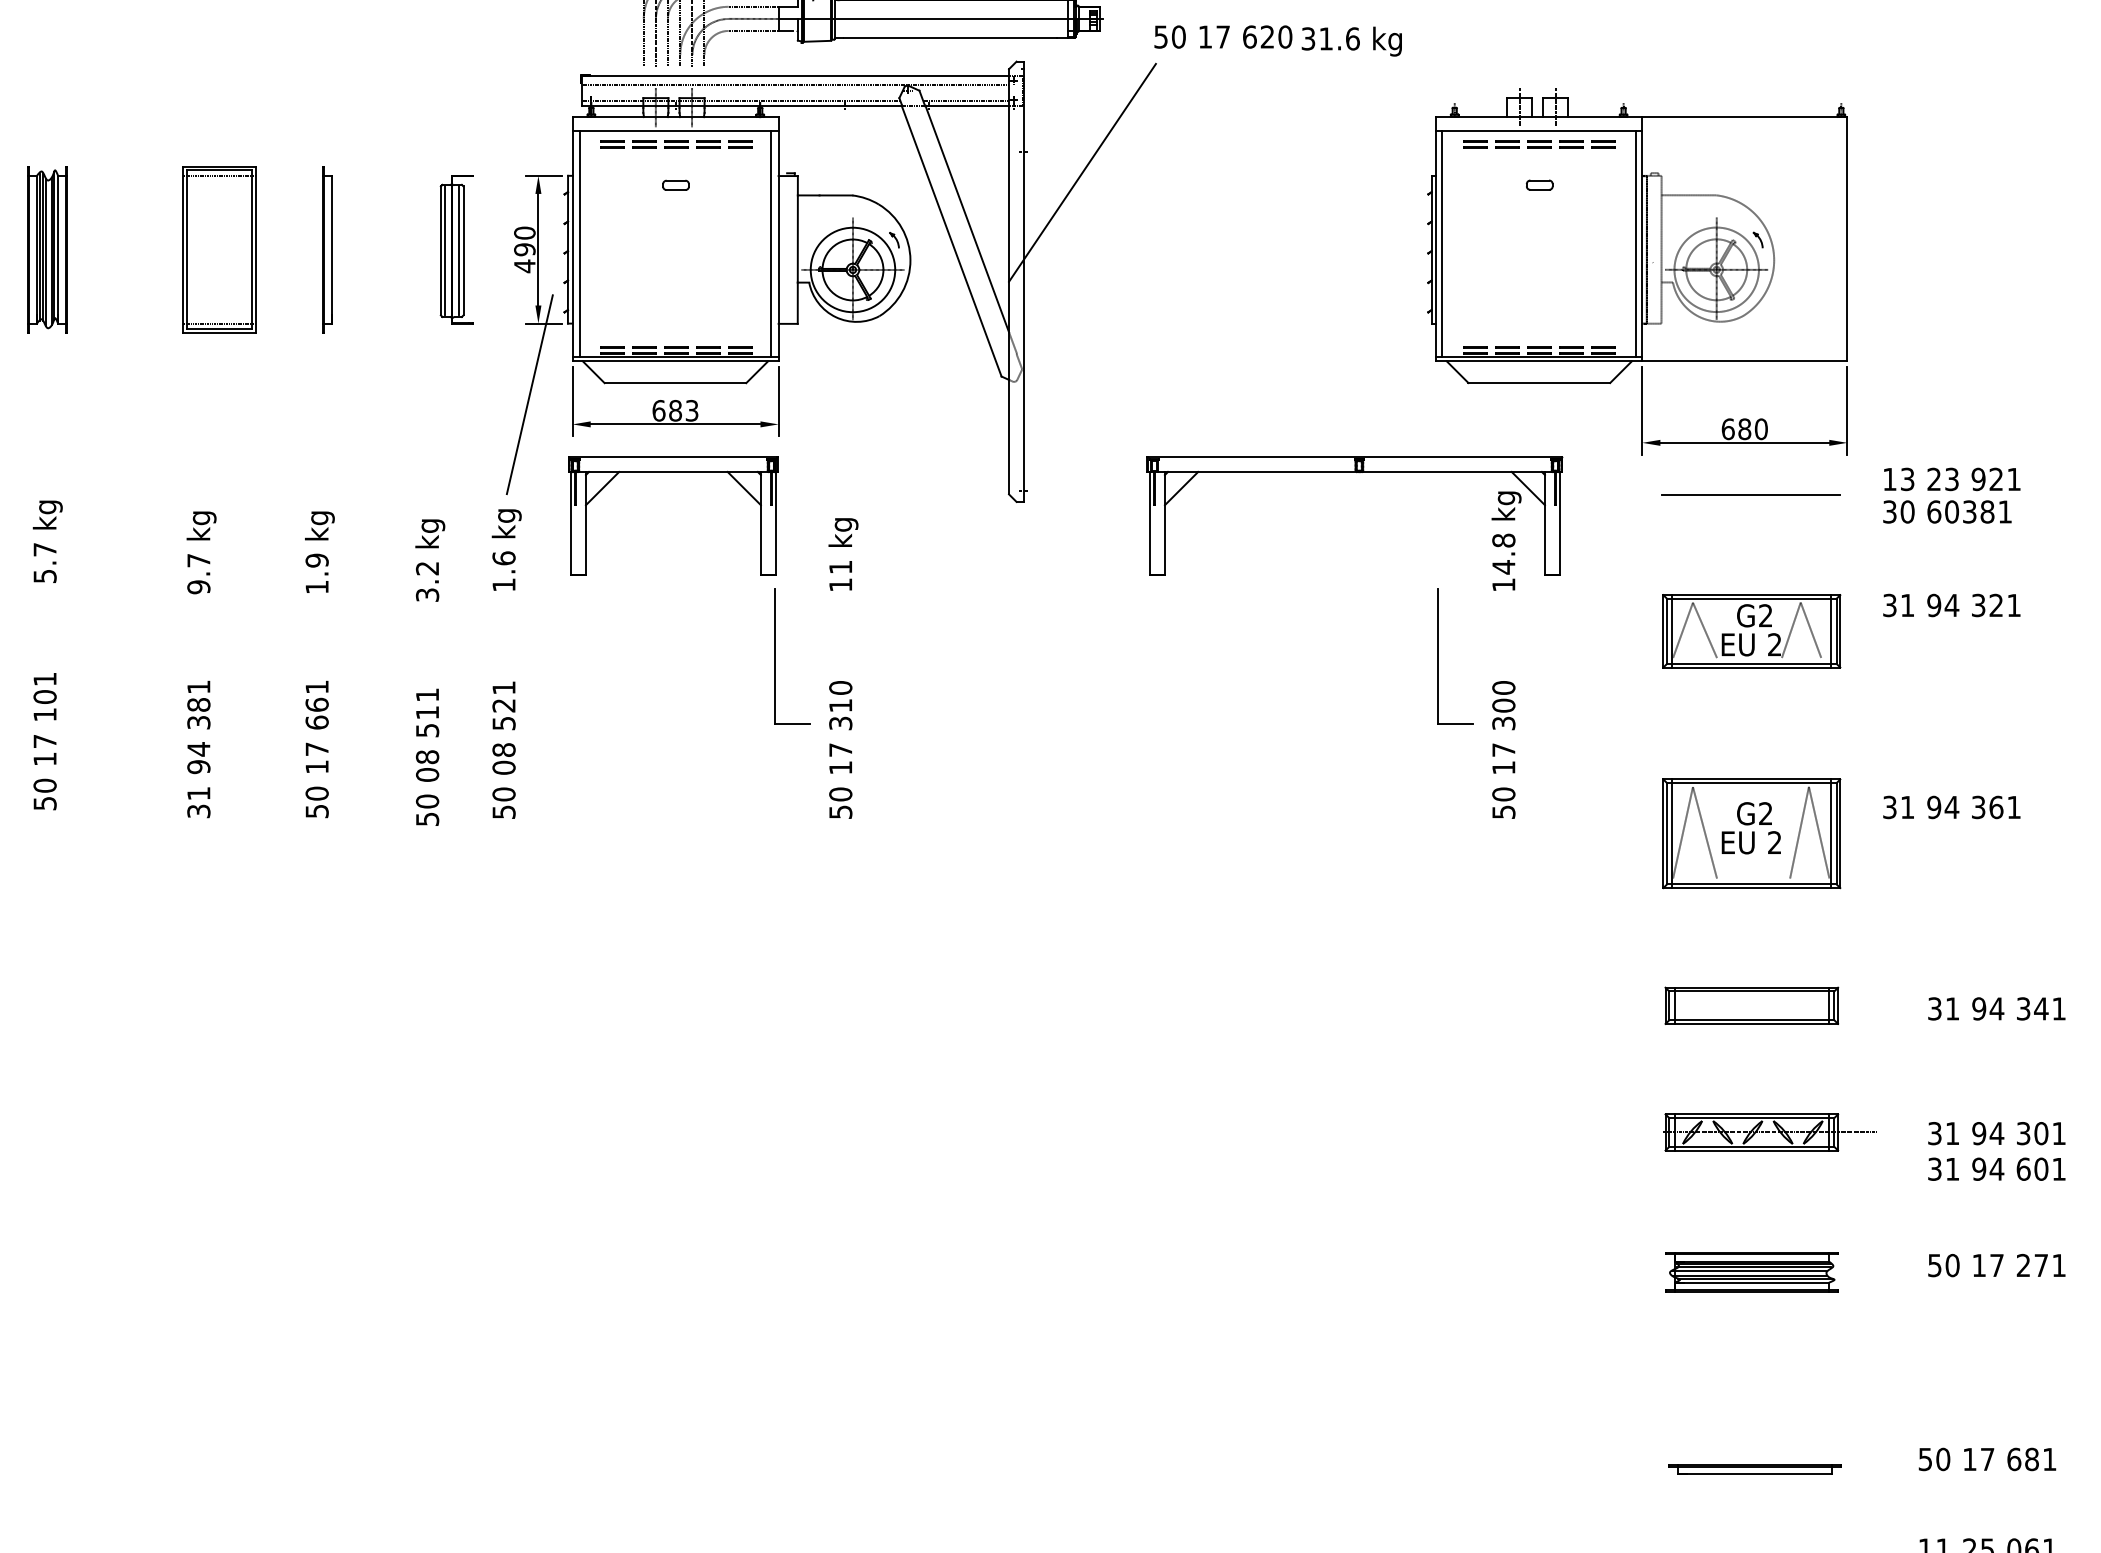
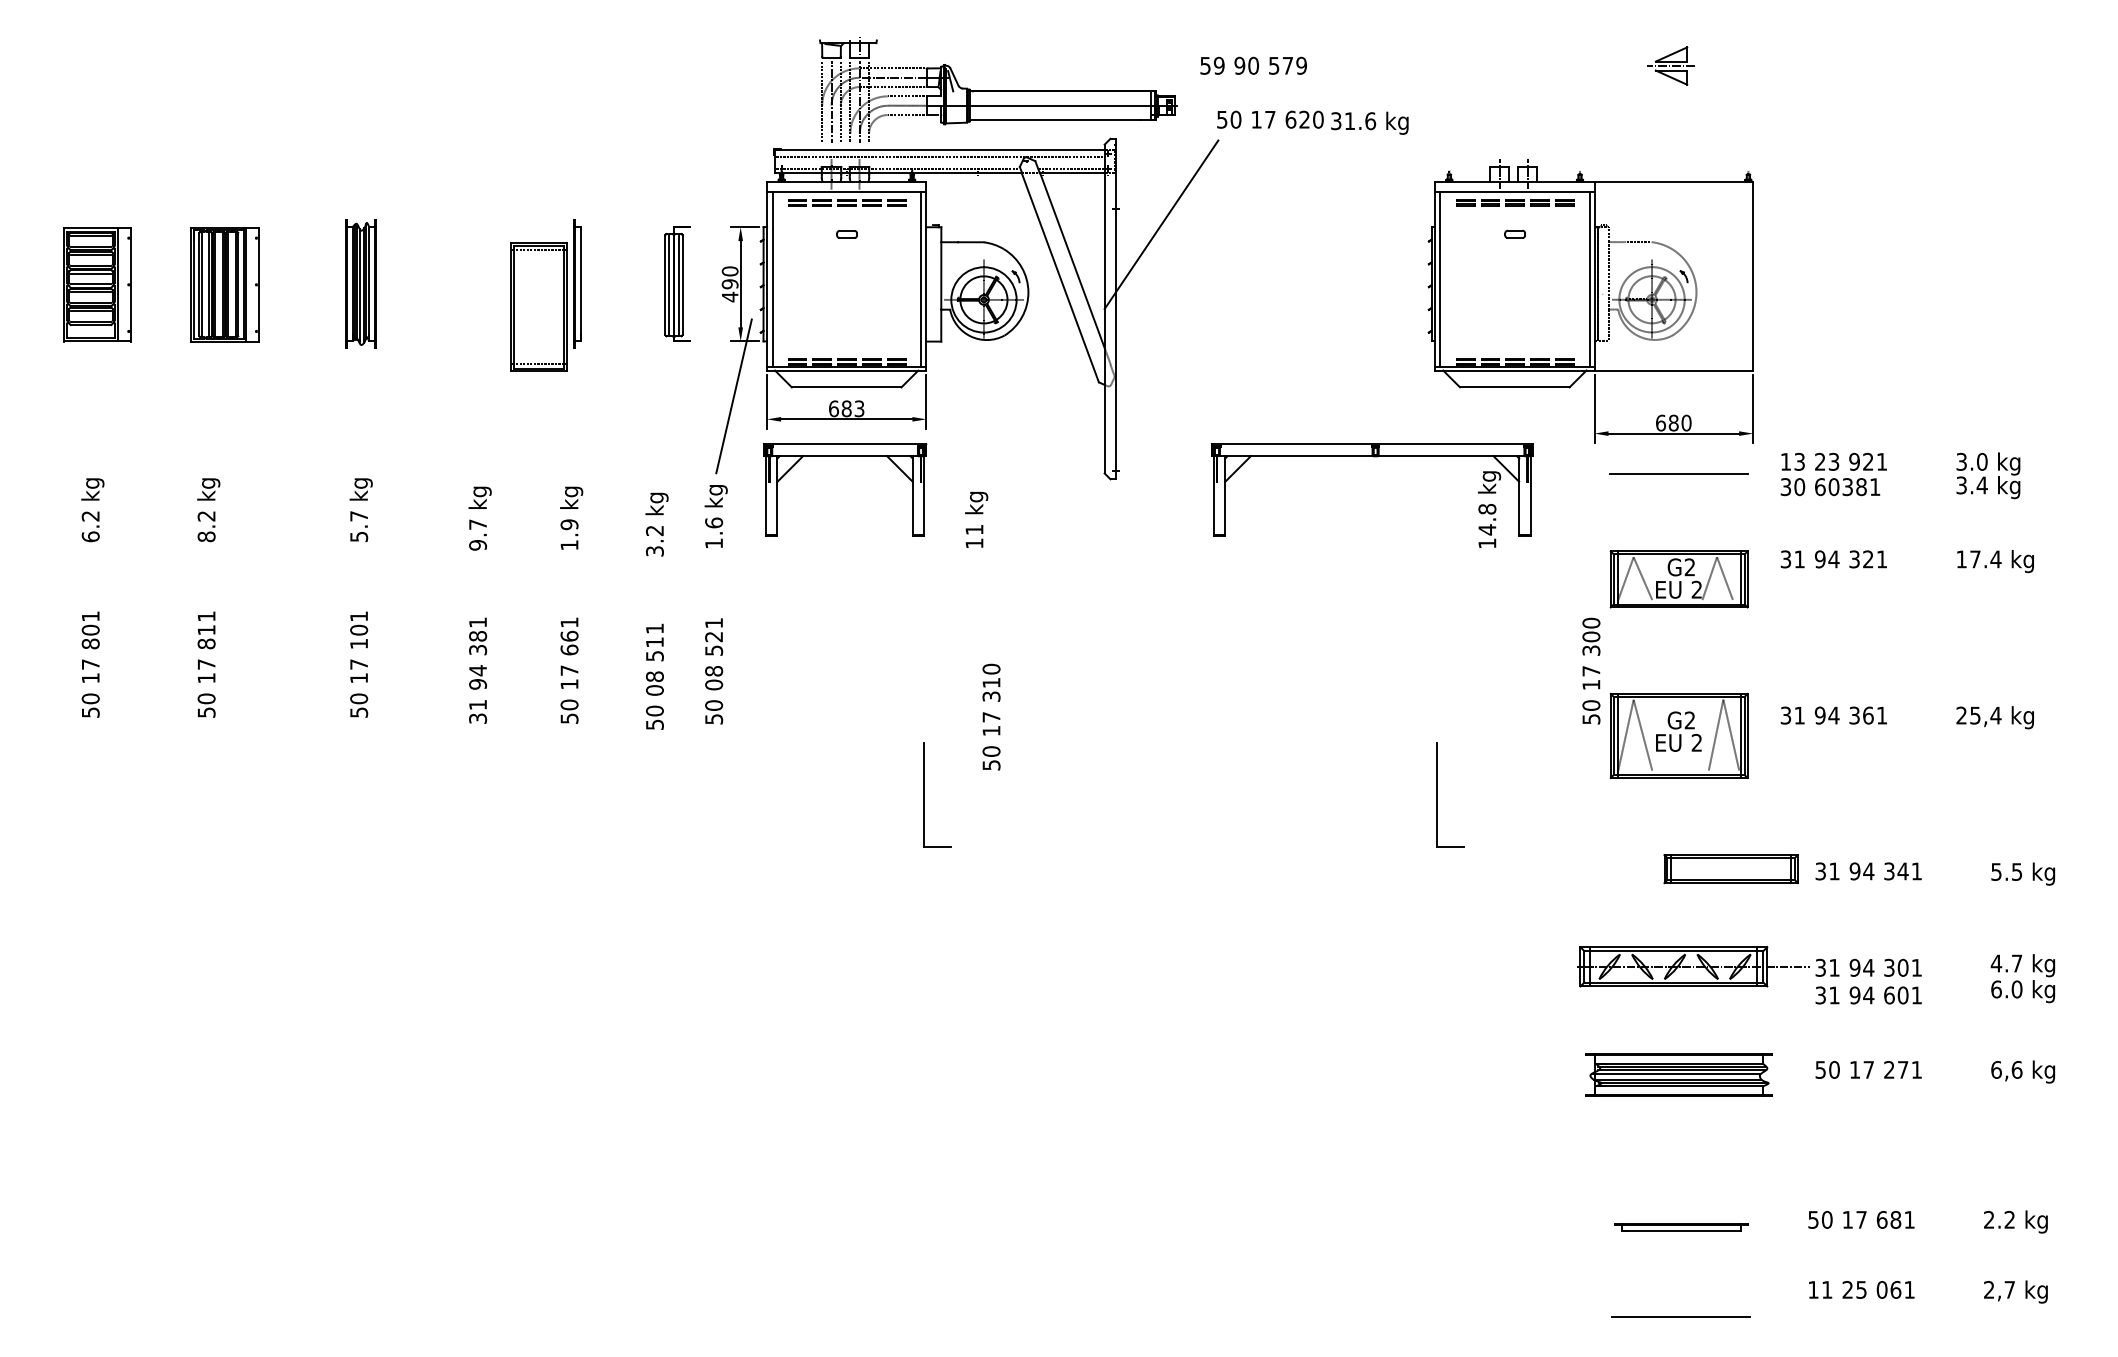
part: (218, 248) -> (538, 306), moved
part: (776, 656) -> (924, 794), moved
part: (1439, 656) -> (1437, 794), moved
text: (840, 749) -> (991, 716), moved
text: (1503, 749) -> (1591, 670), moved
part: (1750, 1006) -> (1730, 869), moved
part: (1769, 1133) -> (1692, 967), size x1.4
part: (1752, 1271) -> (1679, 1074), size x1.4

